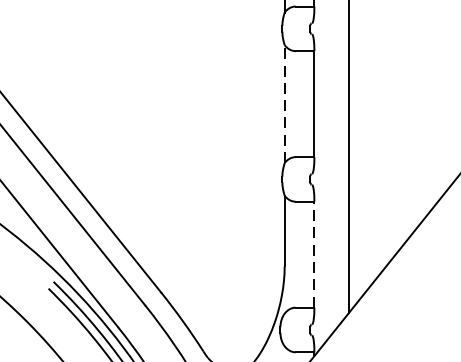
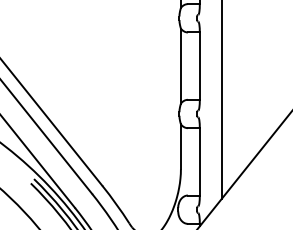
line: (283, 103) -> (180, 65), dashed -> solid
line: (313, 254) -> (199, 161), dashed -> solid

